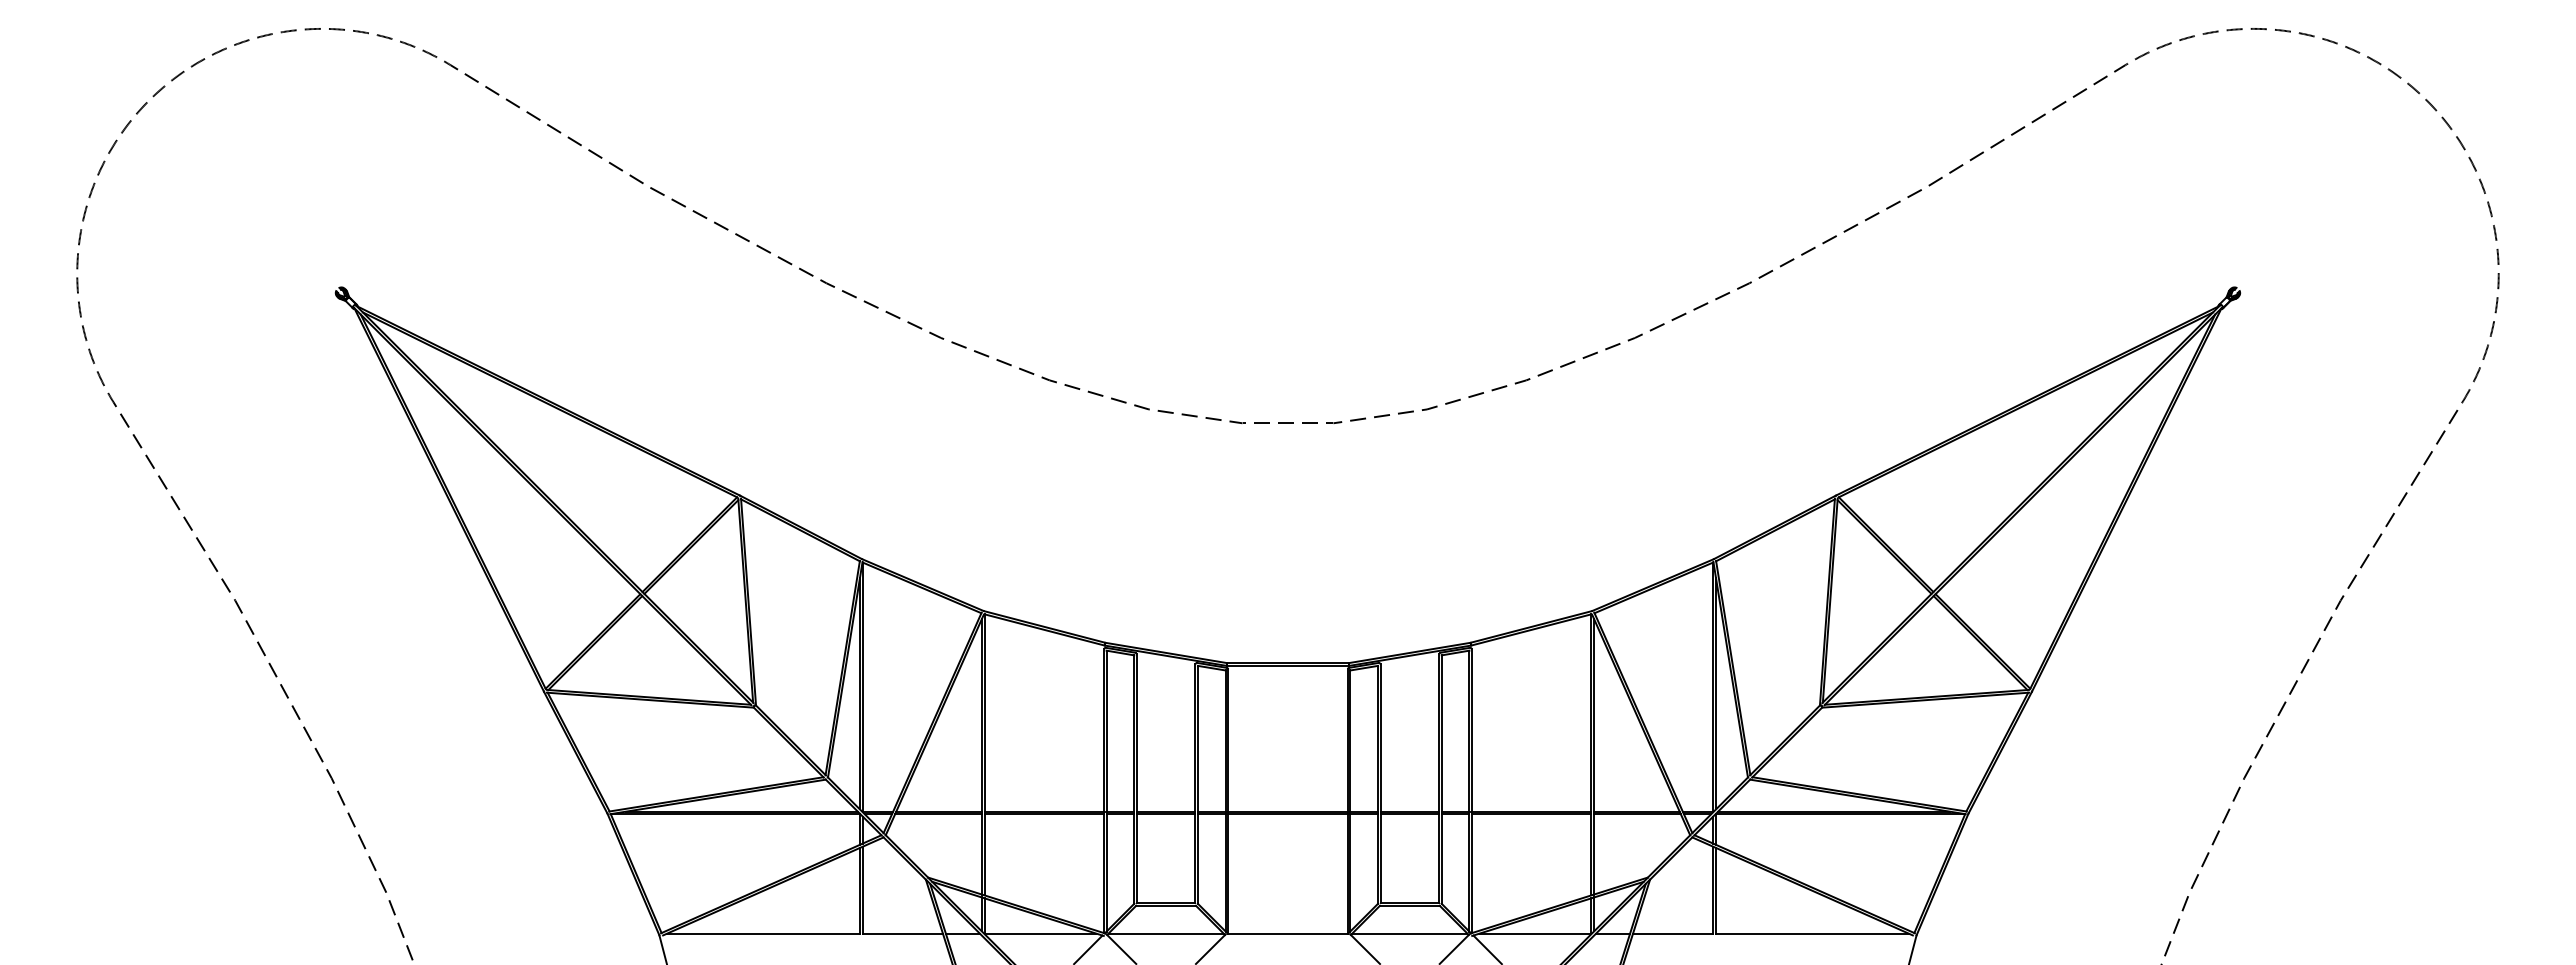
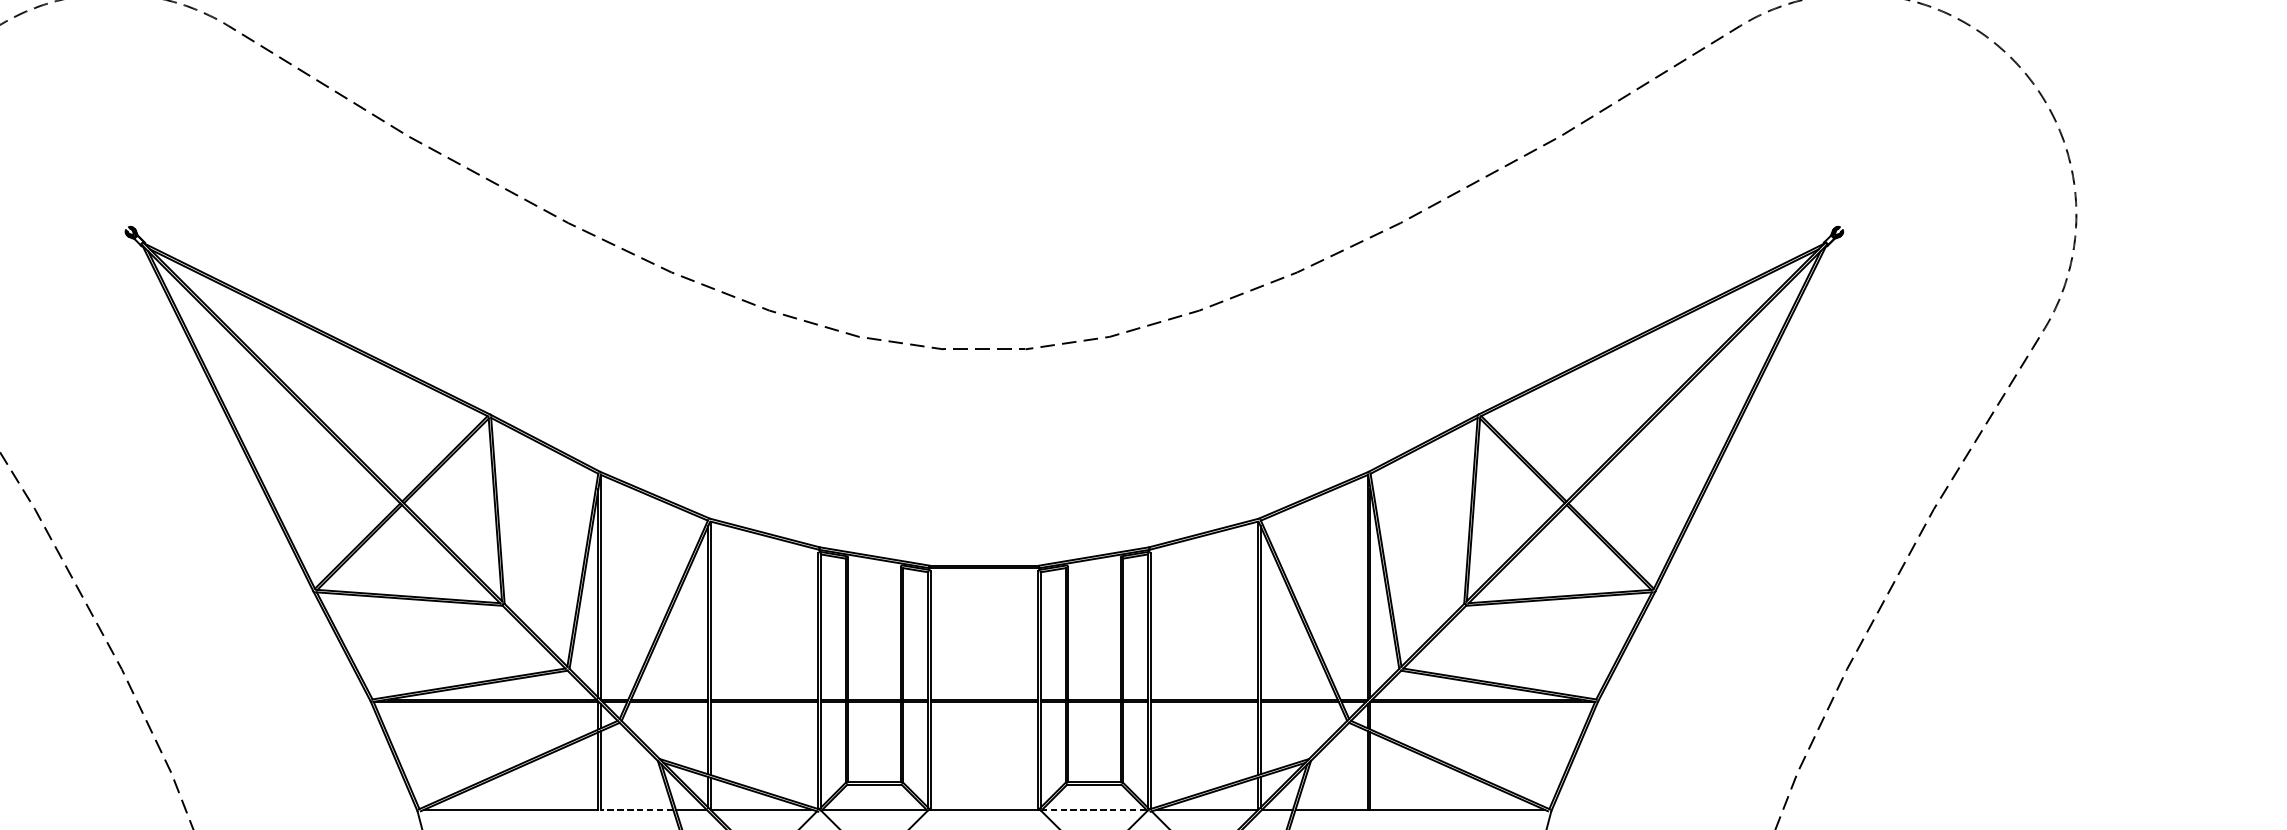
line: (902, 933) -> (636, 809), solid -> dashed
line: (1409, 933) -> (1094, 809), solid -> dashed

